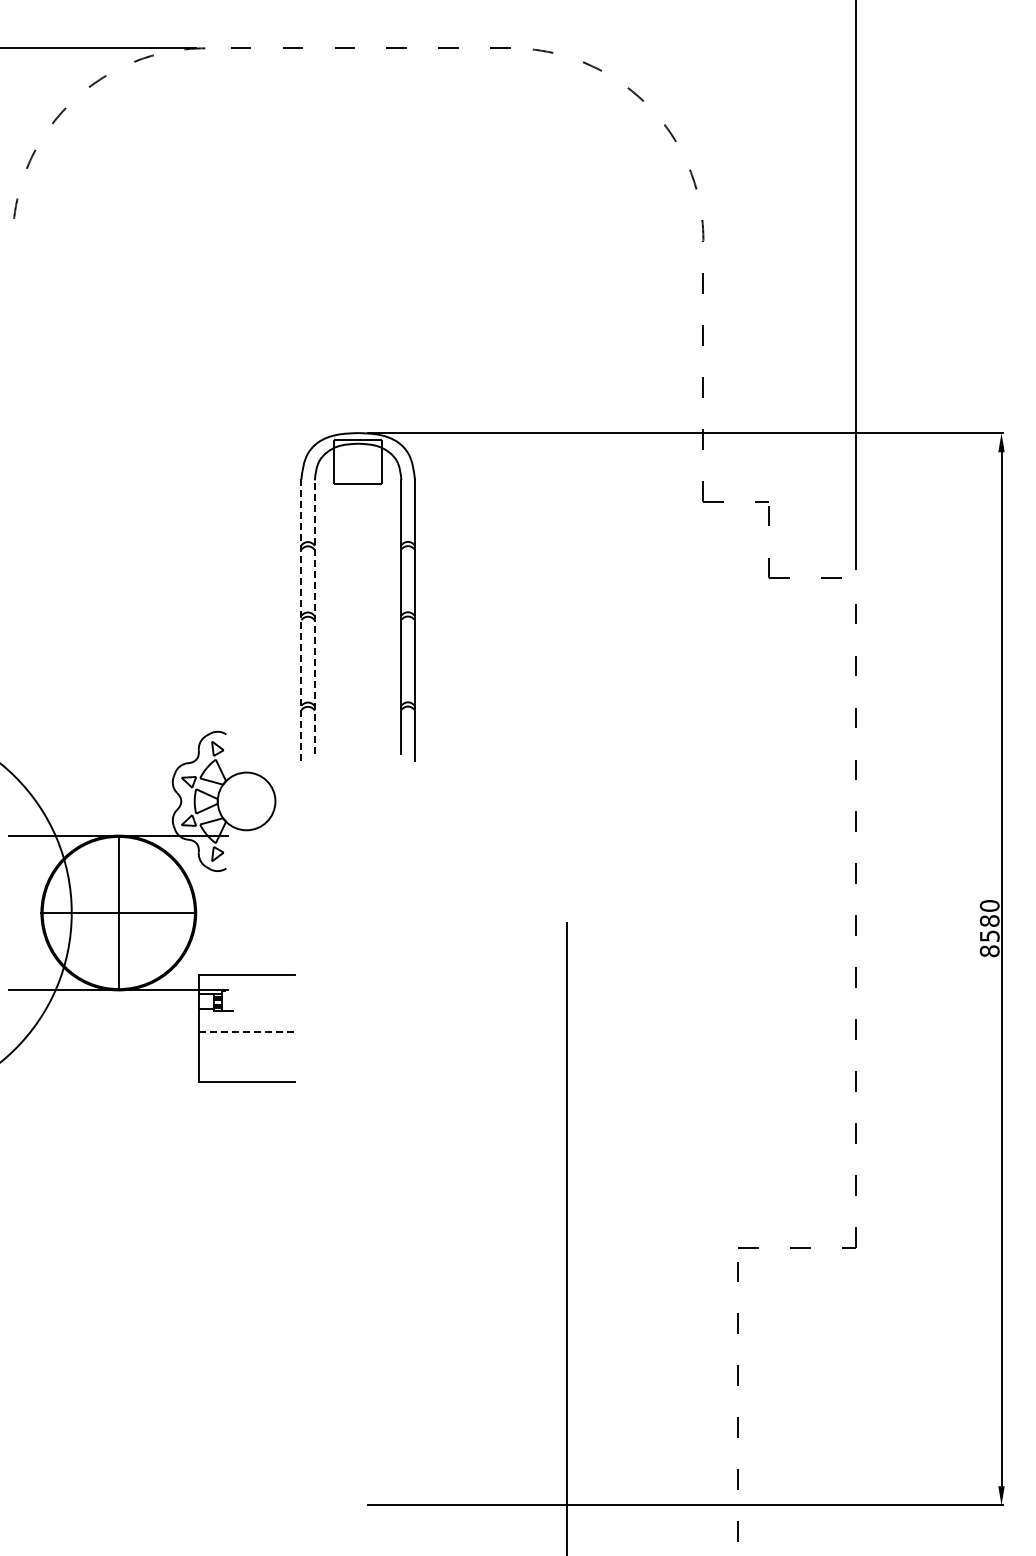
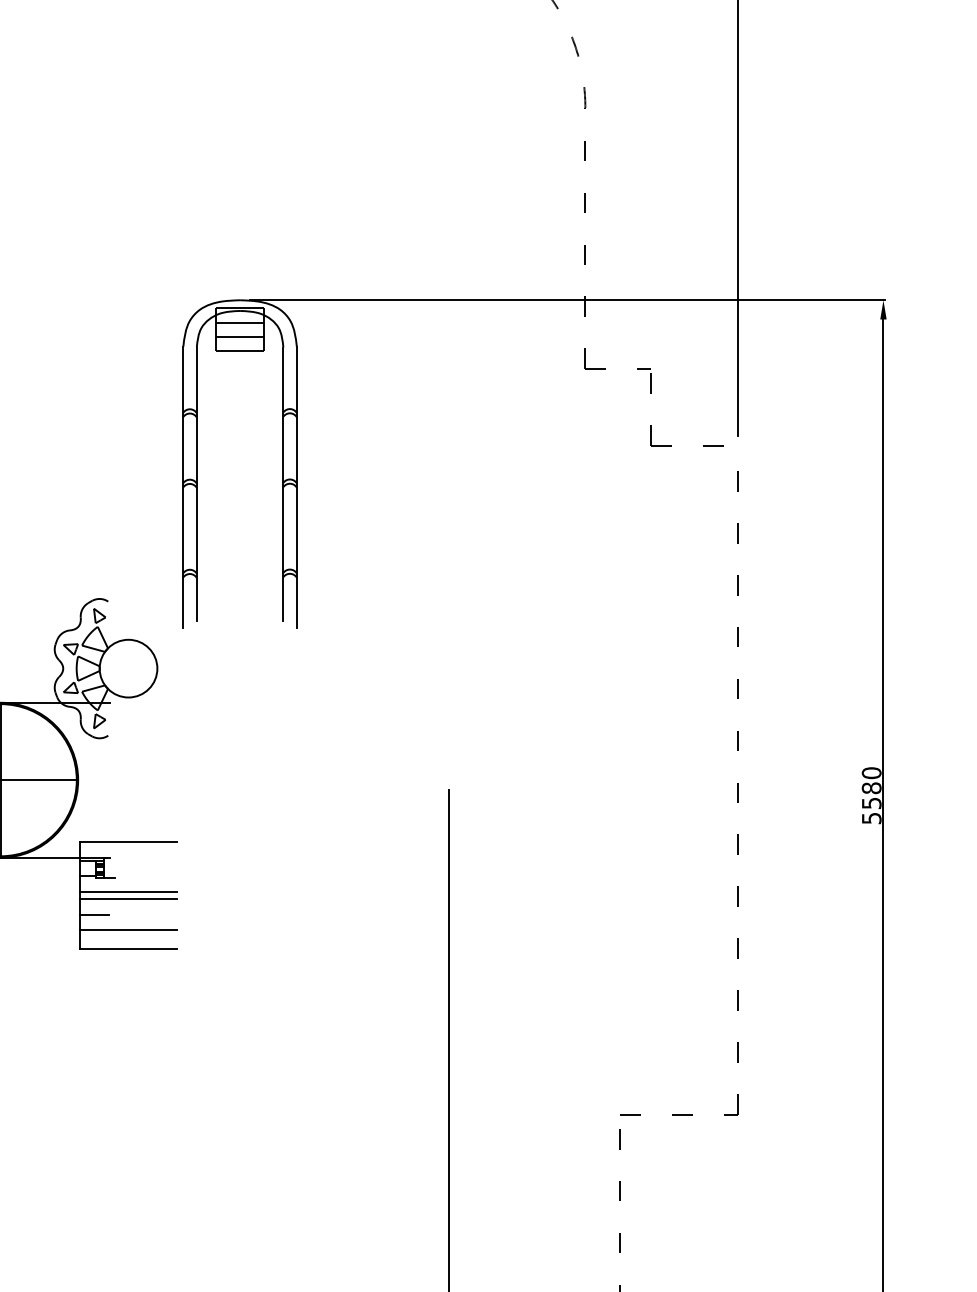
line: (358, 455) -> (240, 322), added
line: (358, 469) -> (240, 336), added
line: (314, 616) -> (196, 483), dashed -> solid
line: (301, 620) -> (183, 487), dashed -> solid
text: (989, 951) -> (871, 818), 8580 -> 5580
line: (246, 1024) -> (128, 891), added
line: (247, 1032) -> (129, 899), dashed -> solid
line: (212, 1047) -> (94, 914), added
line: (246, 1063) -> (128, 930), added

